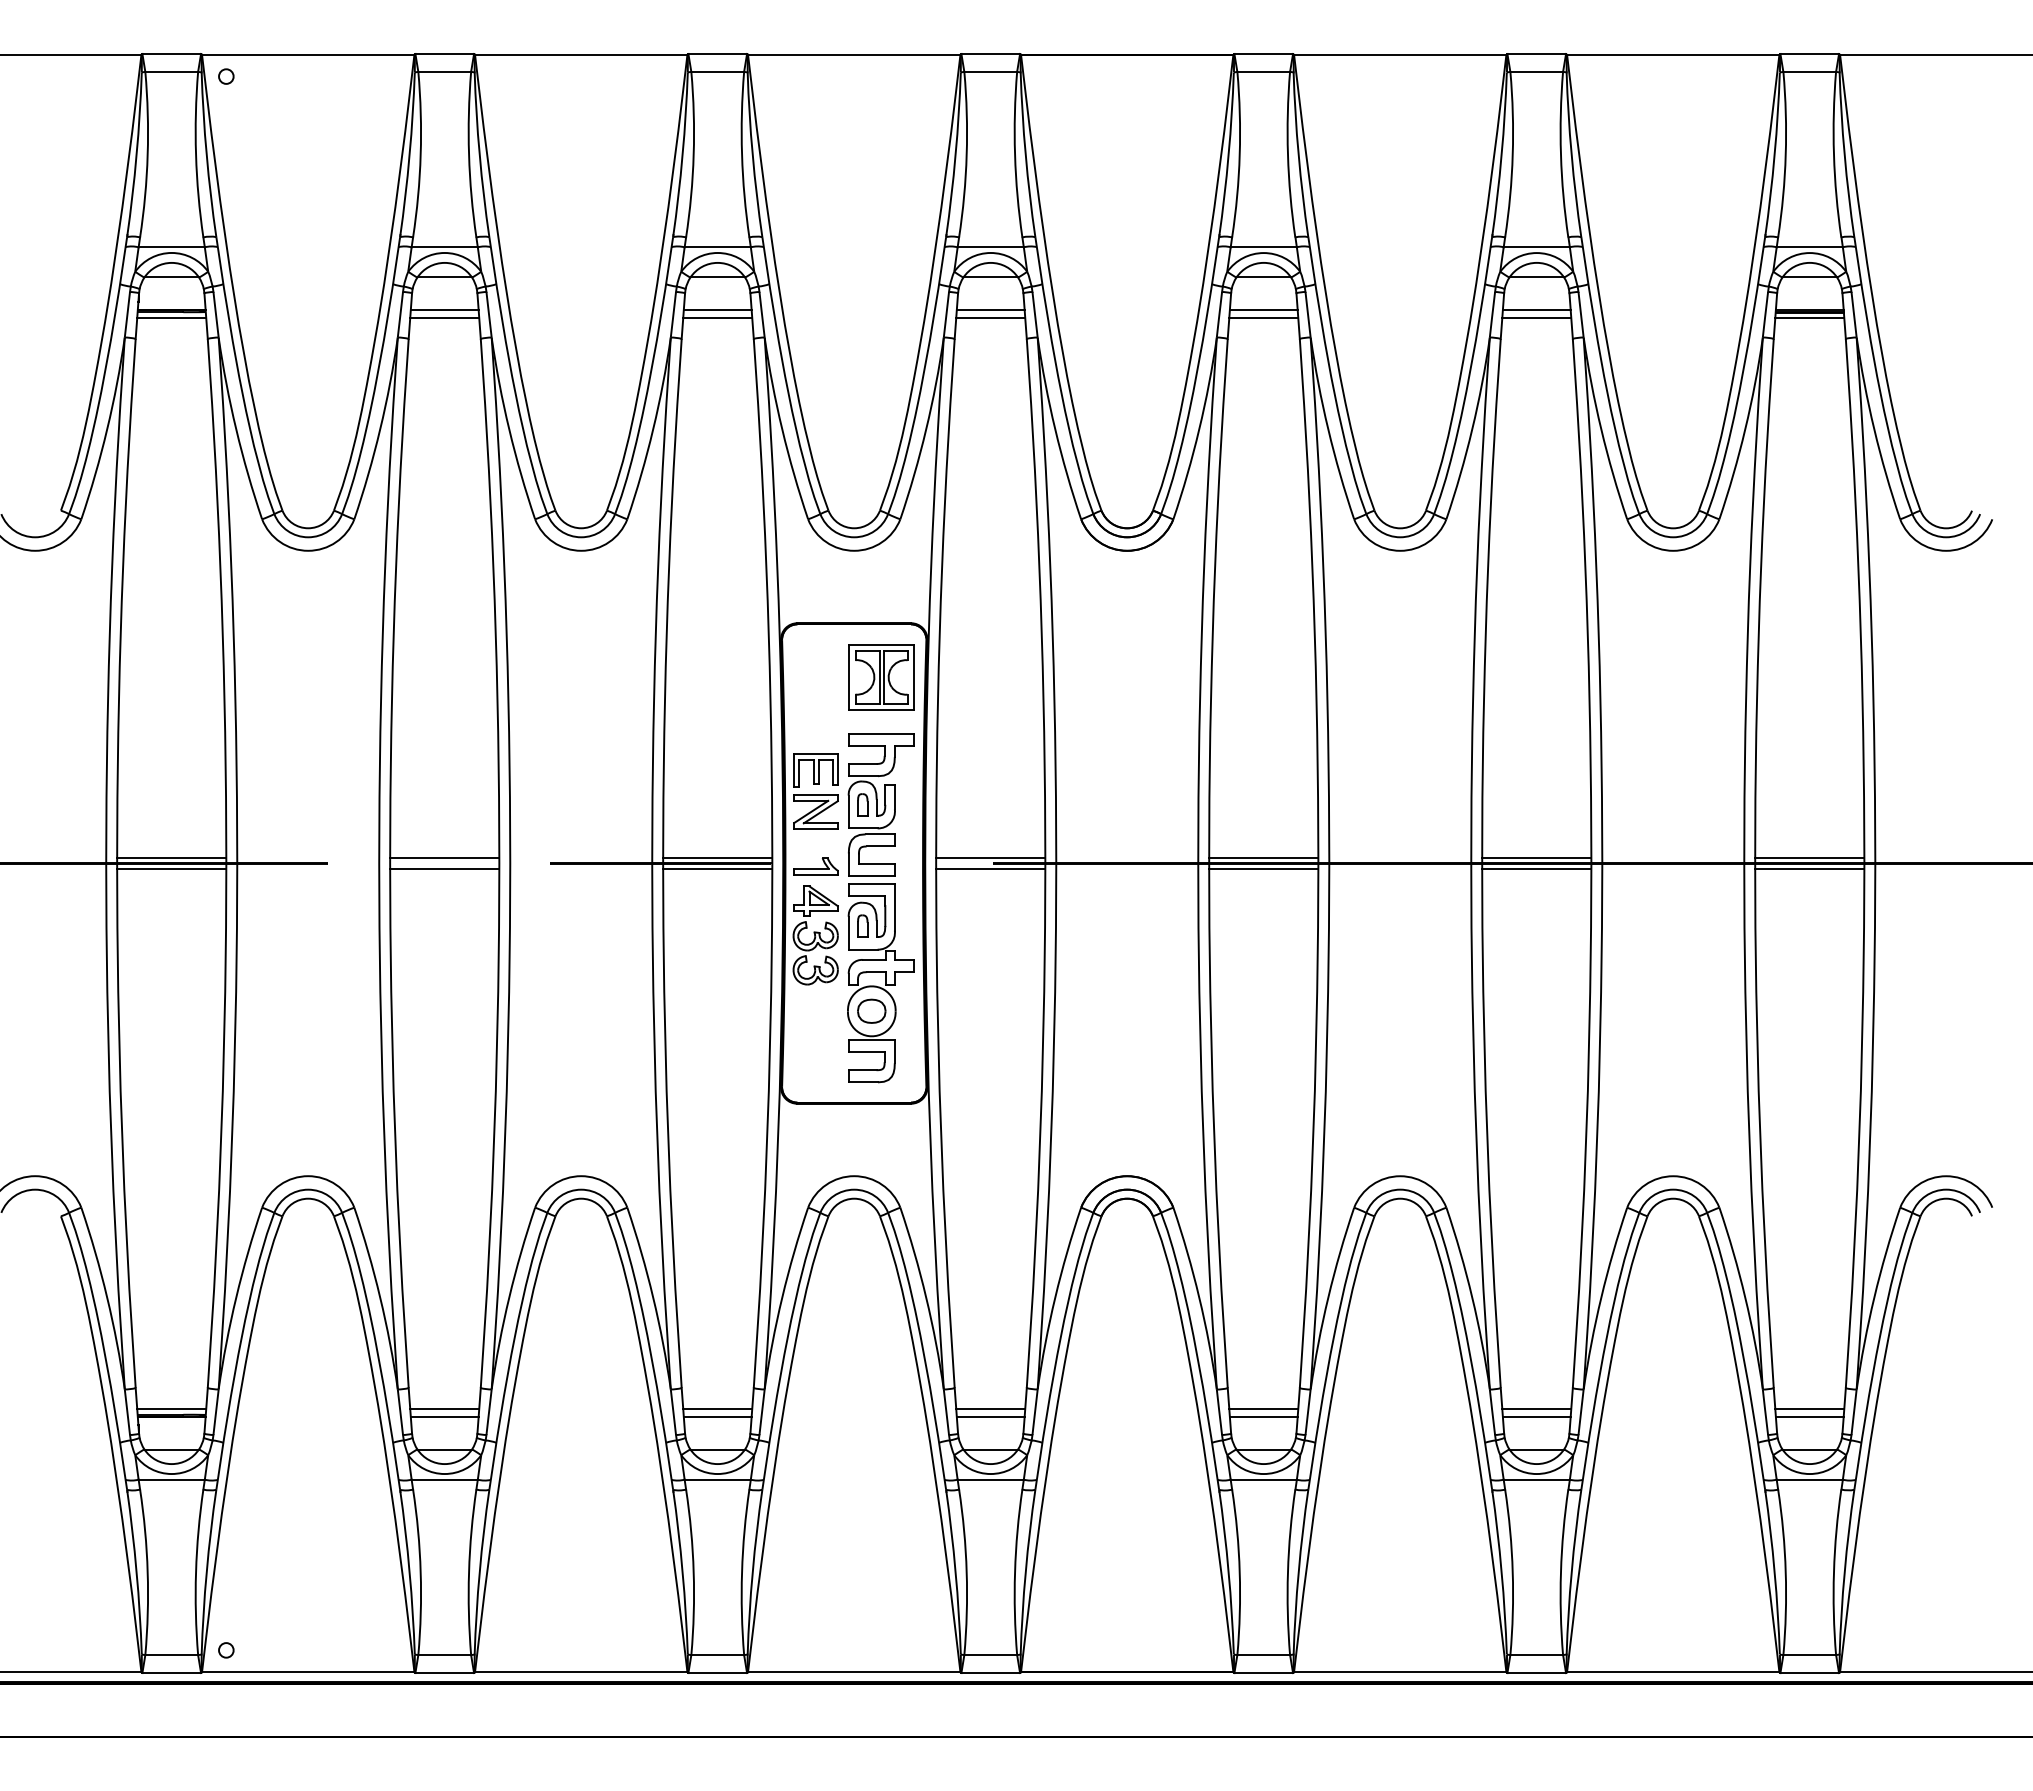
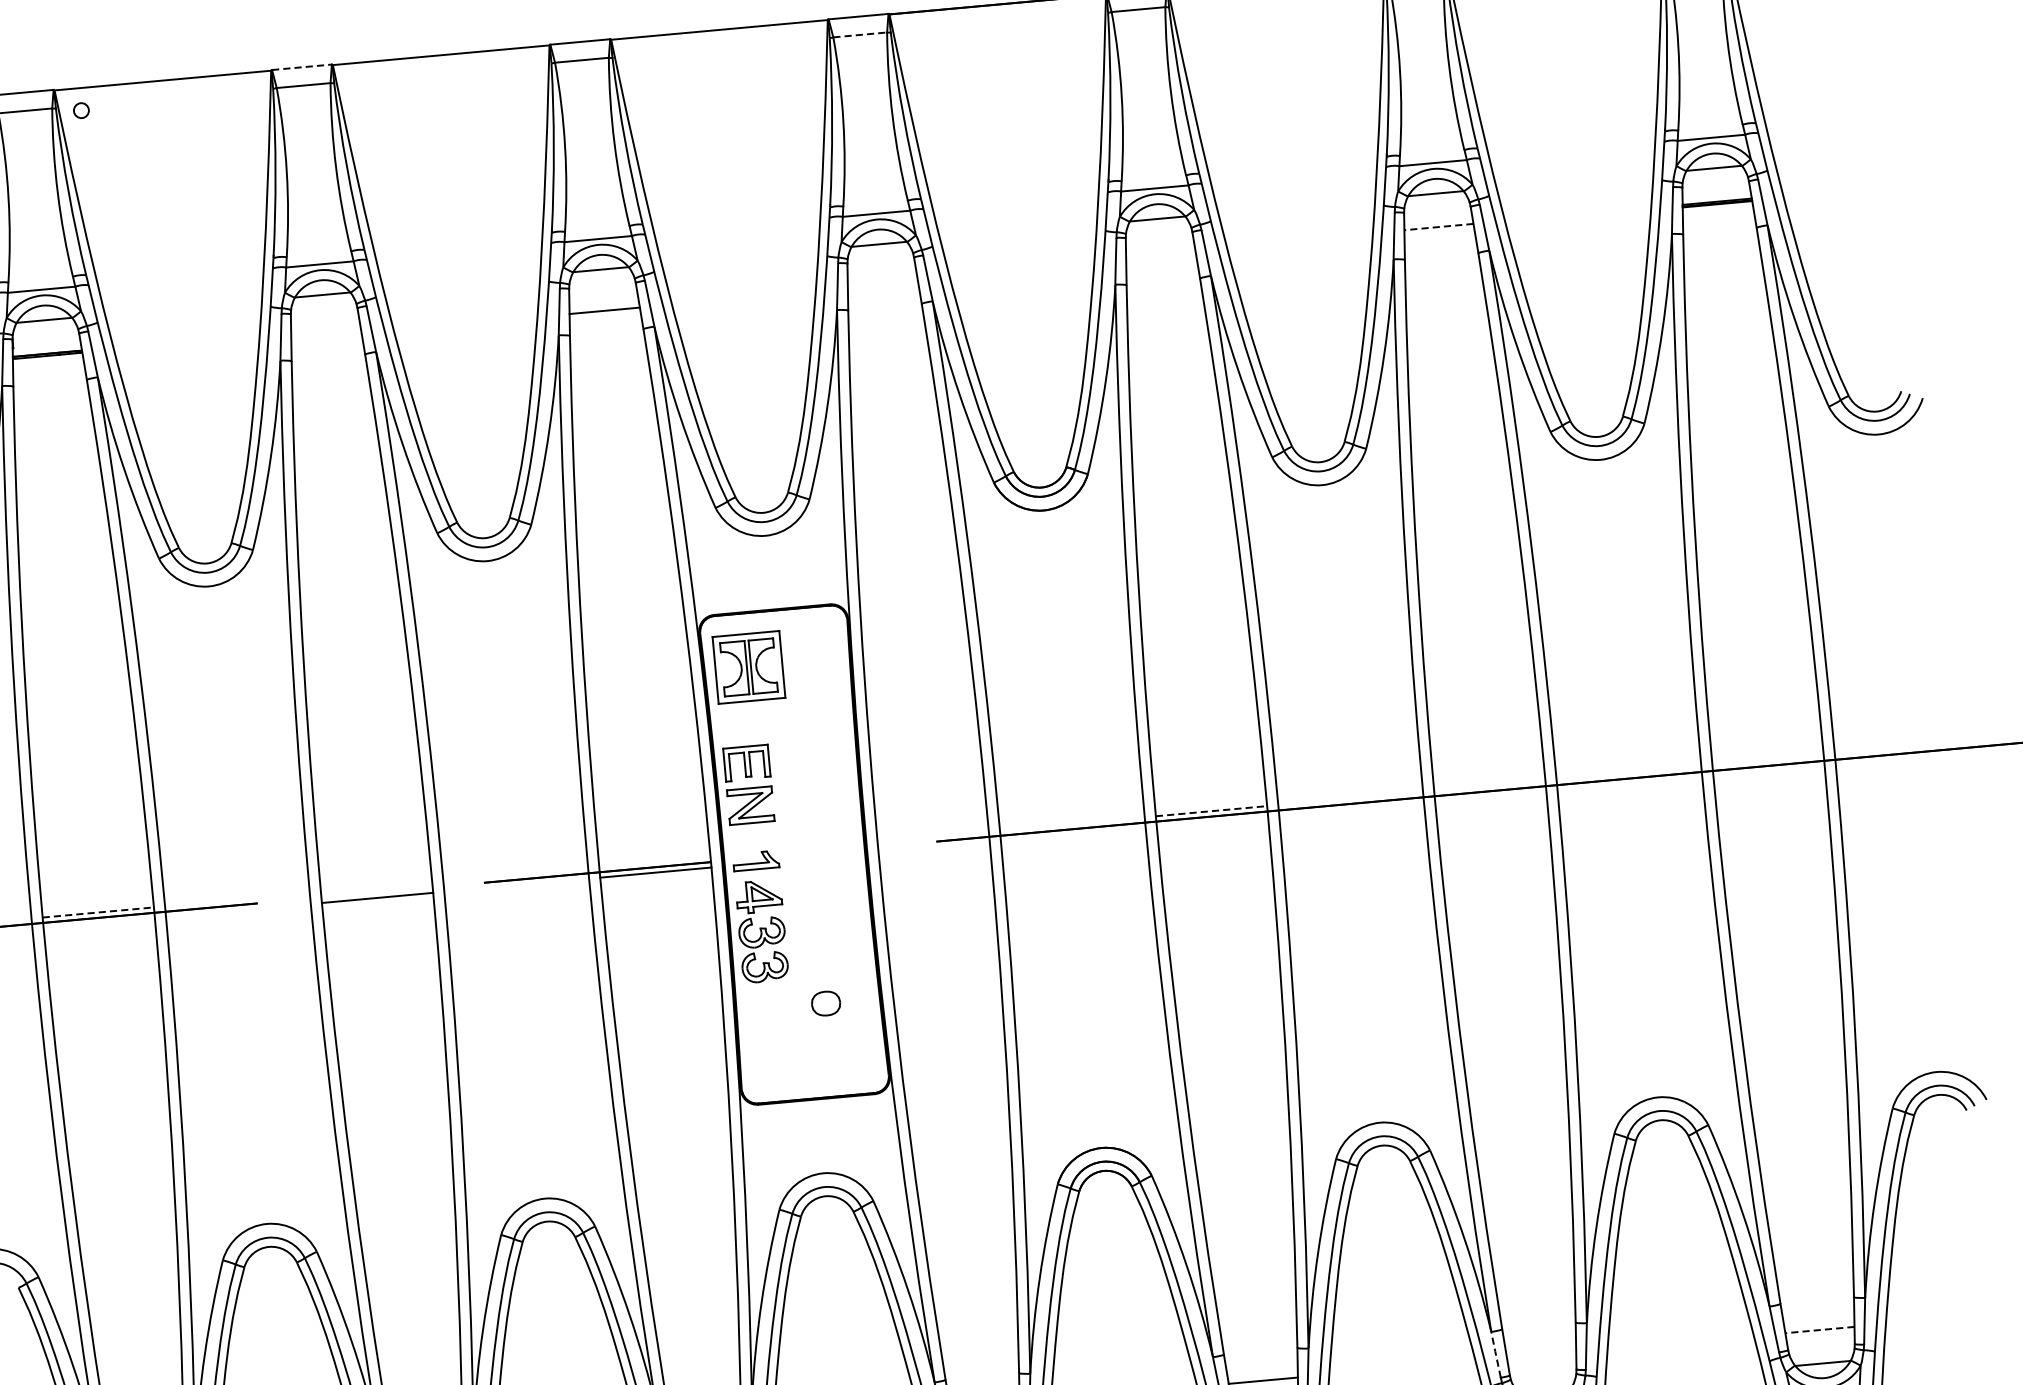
line: (445, 53) -> (302, 66), solid -> dashed
line: (991, 71) -> (860, 34), solid -> dashed
line: (444, 310) -> (325, 328), removed
line: (717, 310) -> (603, 303), removed
line: (990, 310) -> (882, 278), removed
line: (1263, 310) -> (1160, 252), removed
line: (1536, 310) -> (1438, 227), solid -> dashed
line: (171, 317) -> (47, 361), removed
line: (444, 317) -> (326, 335), removed
line: (990, 317) -> (882, 285), removed
line: (1263, 317) -> (1161, 260), removed
line: (1536, 317) -> (1439, 234), removed
line: (1809, 317) -> (1717, 209), removed
part: (881, 677) -> (748, 667), moved
line: (171, 858) -> (98, 912), solid -> dashed
line: (444, 858) -> (376, 887), removed
line: (717, 858) -> (654, 862), removed
line: (990, 858) -> (932, 836), removed
line: (1263, 858) -> (1211, 811), solid -> dashed
line: (1536, 858) -> (1489, 786), removed
line: (1809, 858) -> (1767, 760), removed
line: (171, 868) -> (99, 922), removed
line: (990, 868) -> (933, 847), removed
line: (1263, 868) -> (1212, 821), removed
line: (1536, 868) -> (1490, 796), removed
line: (1809, 868) -> (1768, 771), removed
part: (880, 908) -> (825, 897), removed
line: (1263, 1409) -> (1262, 1373), removed
line: (1536, 1409) -> (1540, 1347), removed
line: (1809, 1409) -> (1818, 1322), removed
line: (1492, 1411) -> (1495, 1353), solid -> dashed
line: (1536, 1416) -> (1541, 1354), removed
line: (1809, 1416) -> (1819, 1329), solid -> dashed

